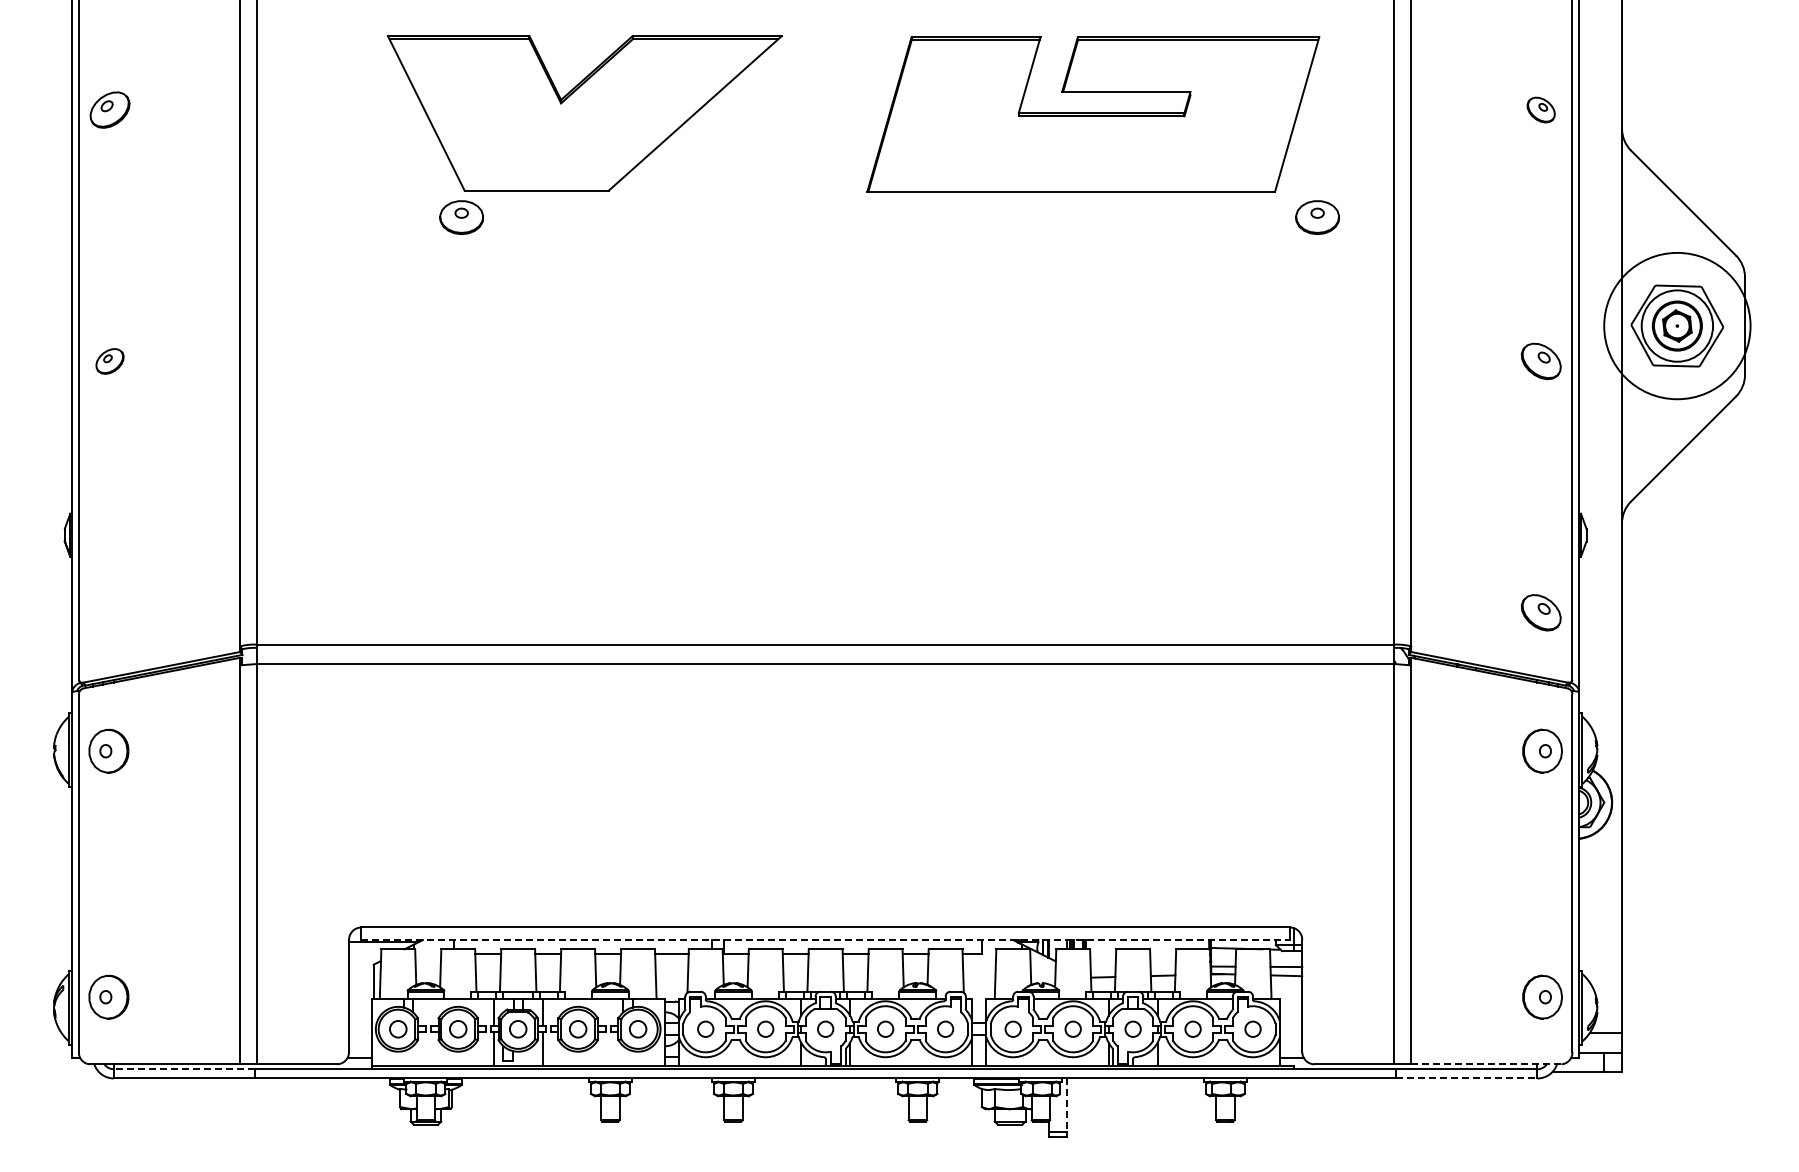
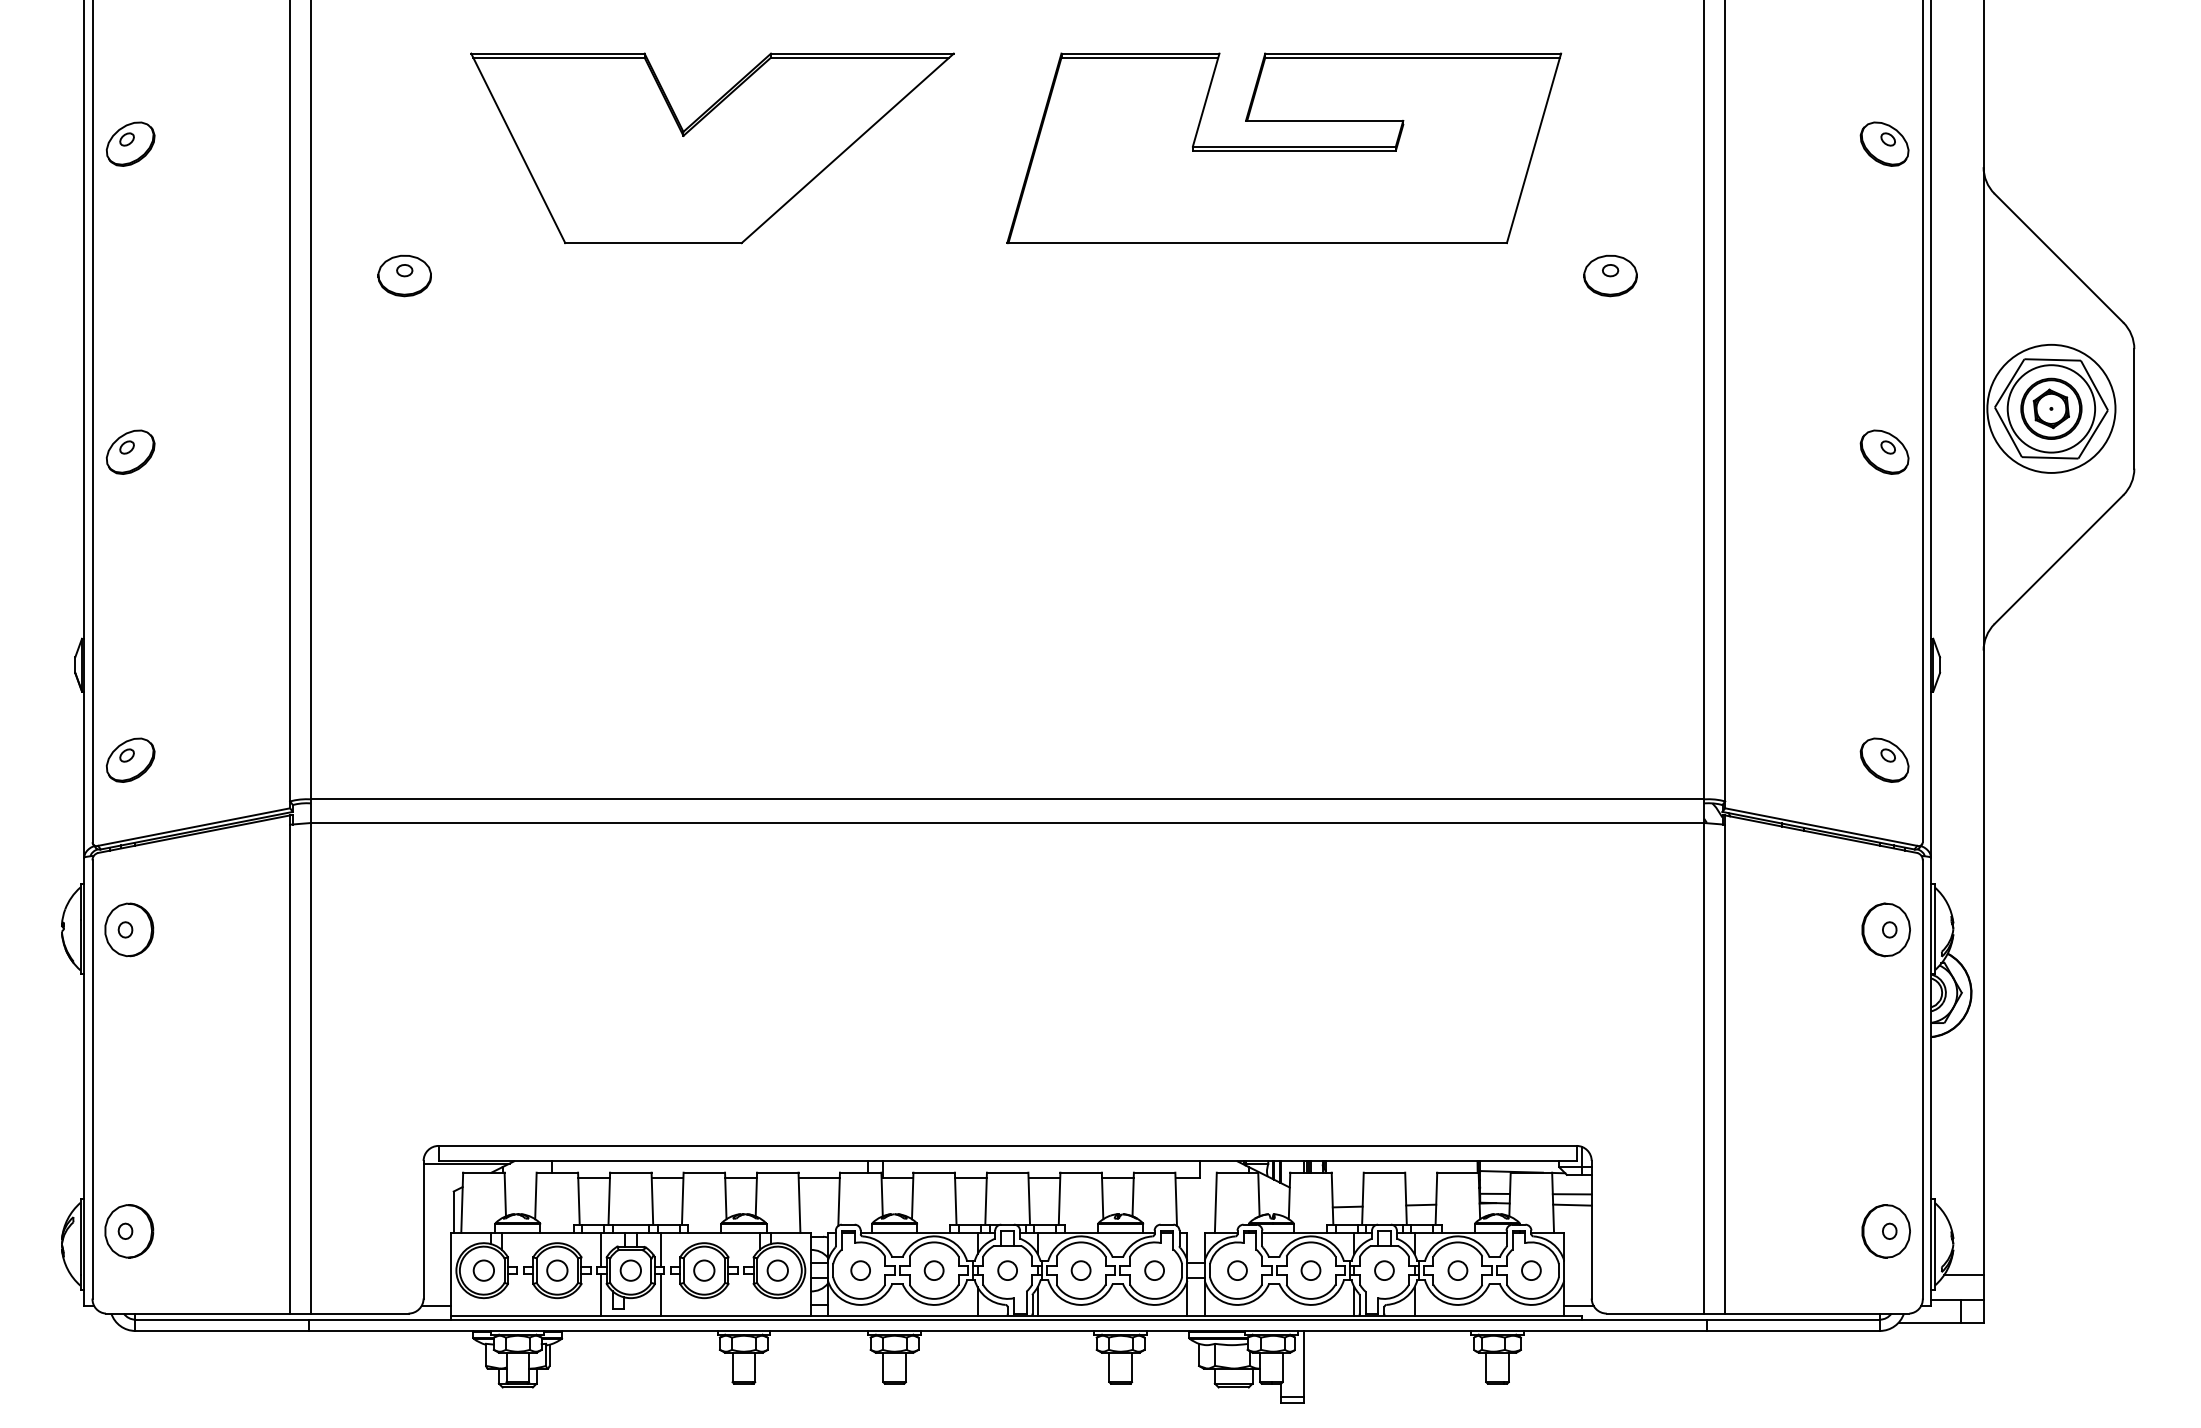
part: (1540, 109) -> (1883, 143), size x1.43
part: (1093, 114) -> (1284, 148), moved
part: (461, 217) -> (404, 275), moved
circle: (1677, 325) -> (2051, 408), size x0.71
part: (109, 361) -> (129, 452), size x1.43
part: (109, 612) -> (129, 759), added
line: (826, 940) -> (1008, 1161), dashed -> solid
line: (1485, 1064) -> (1816, 1313), dashed -> solid
line: (184, 1069) -> (221, 1319), dashed -> solid
line: (1466, 1078) -> (1792, 1330), dashed -> solid
line: (1067, 1105) -> (1304, 1364), dashed -> solid

